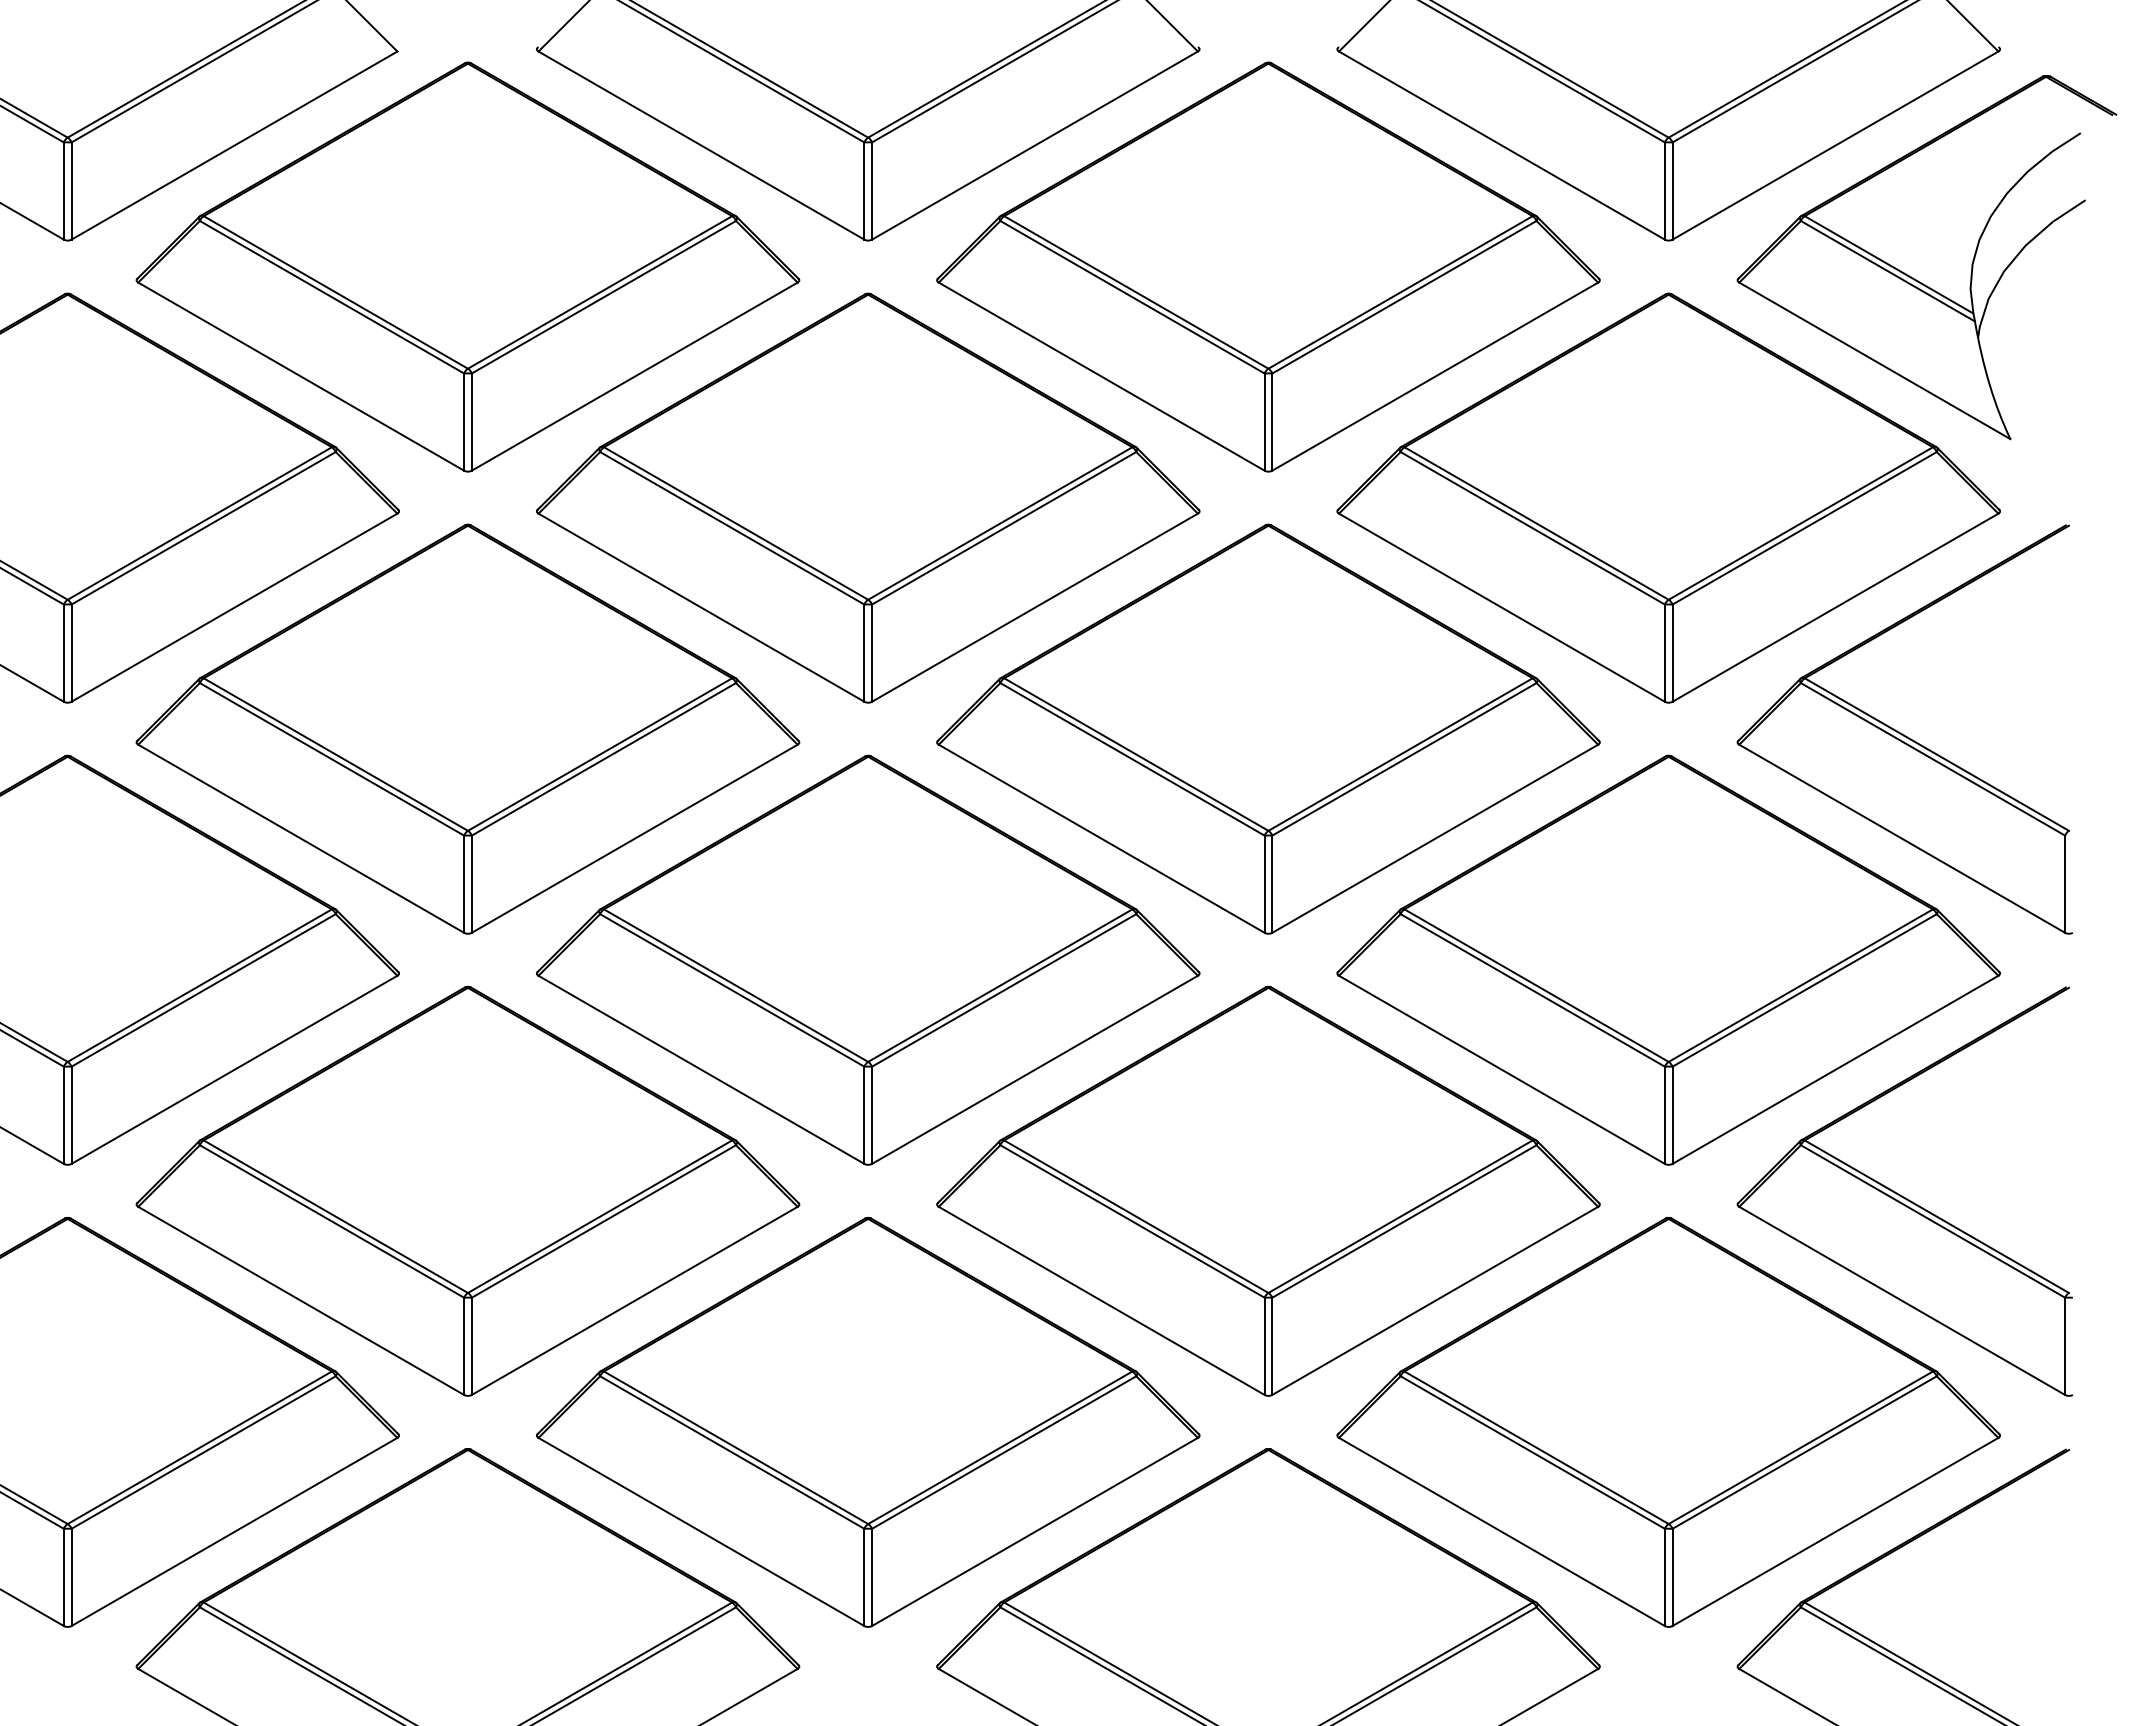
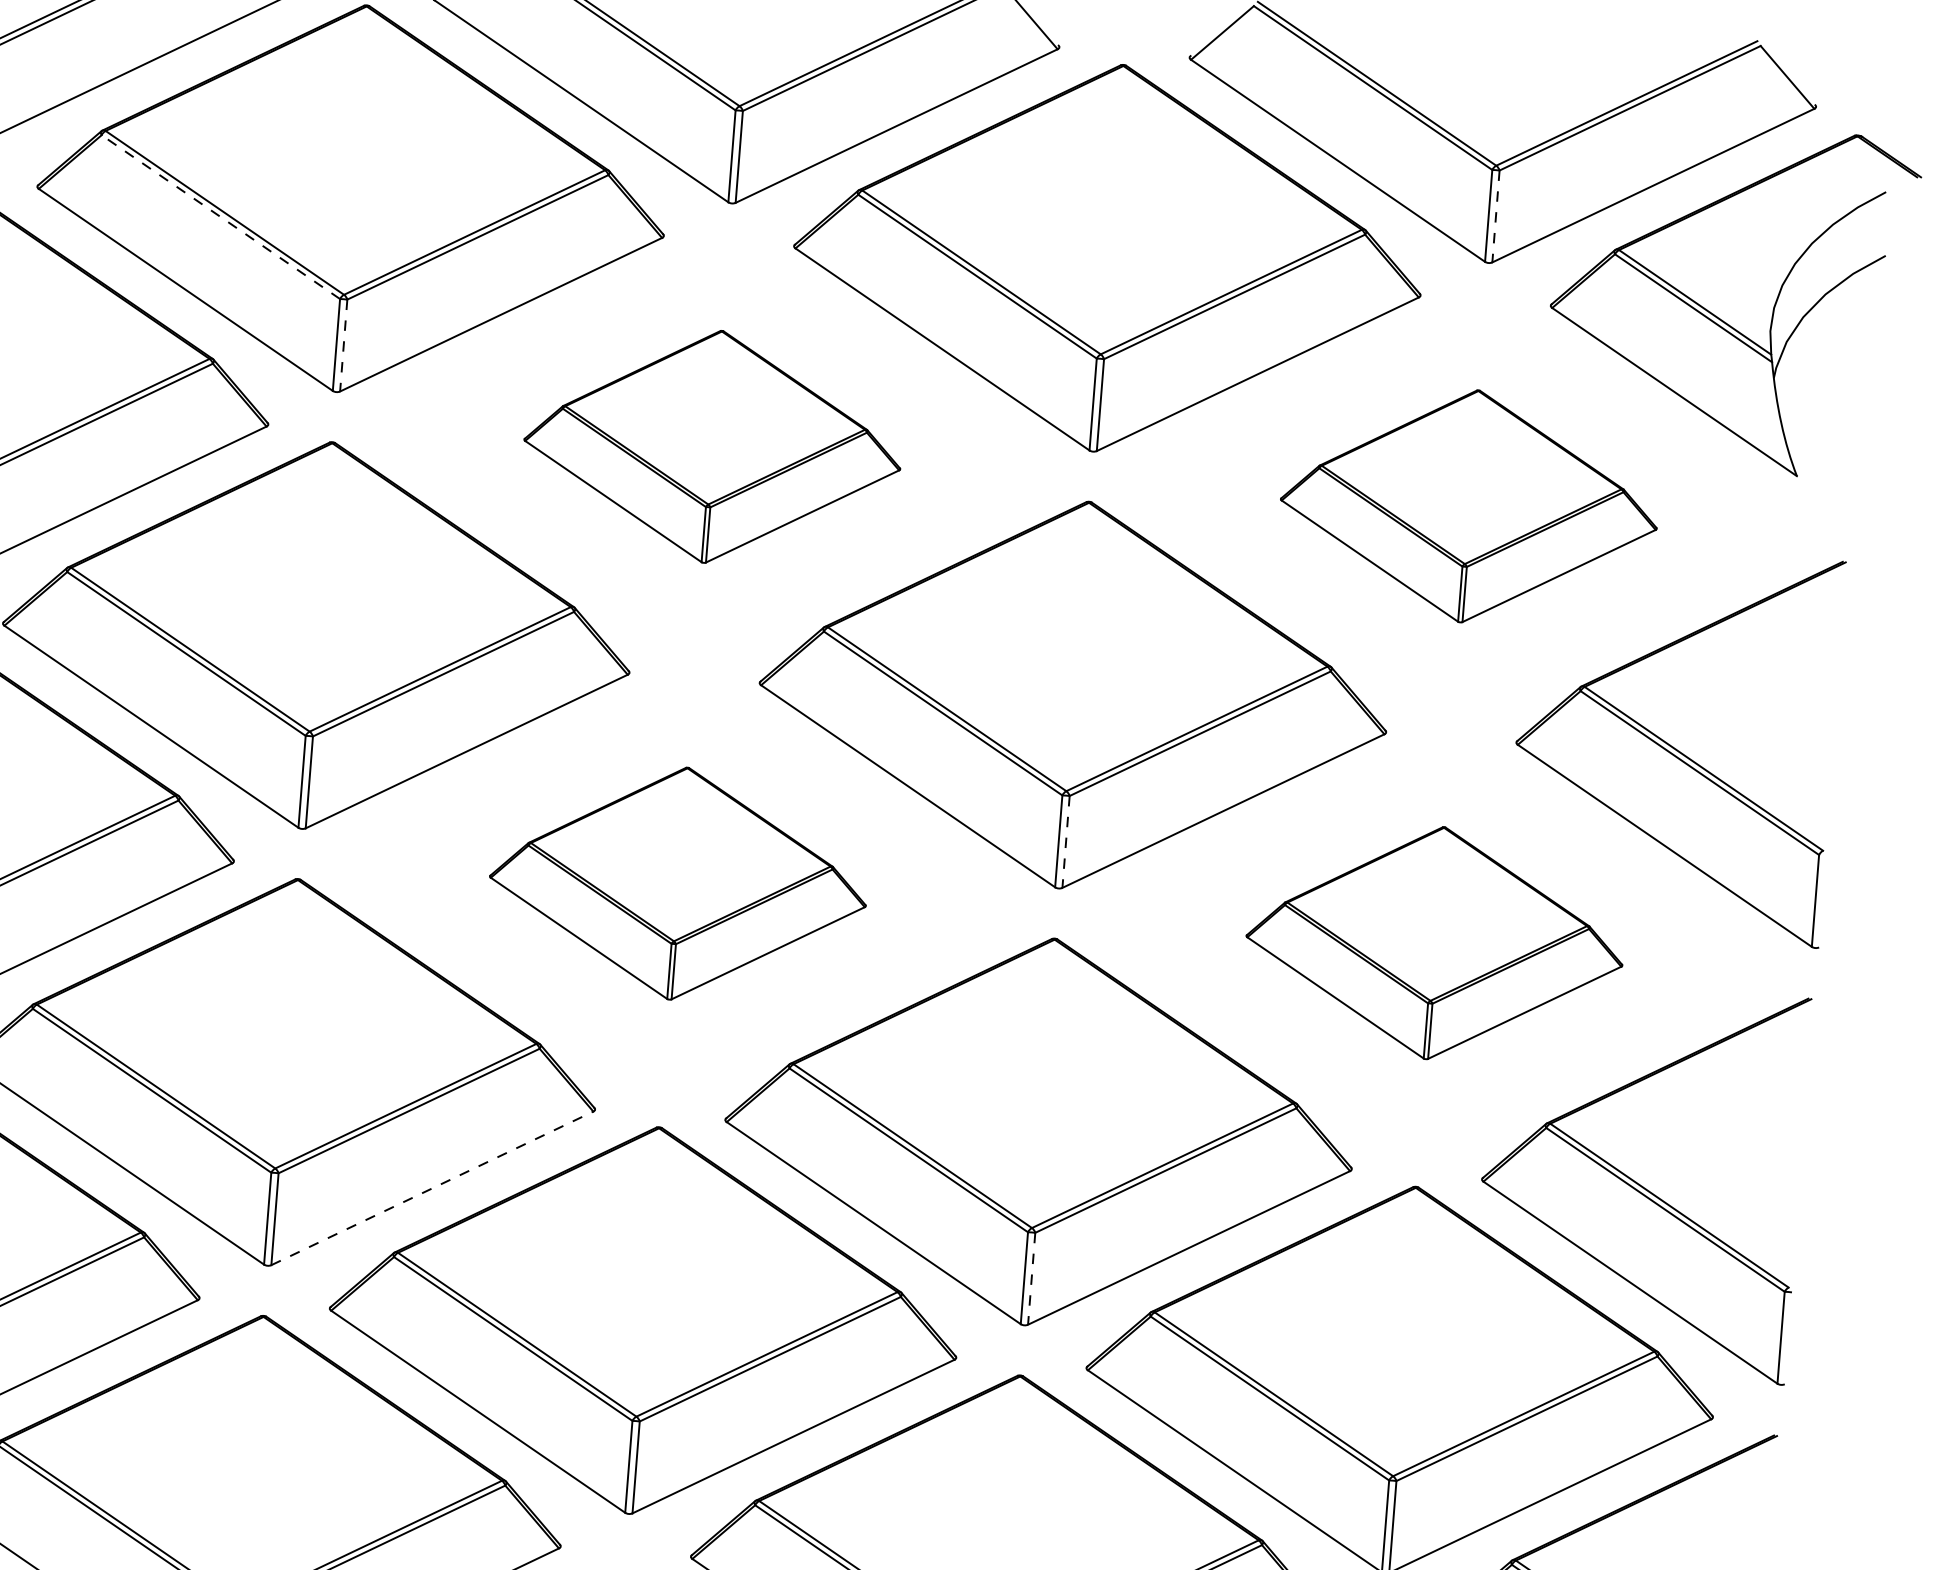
line: (1672, 191) -> (1495, 216), solid -> dashed
line: (332, 297) -> (221, 217), solid -> dashed
line: (471, 422) -> (343, 345), solid -> dashed
part: (868, 497) -> (713, 446), size x0.6
part: (1668, 497) -> (1469, 505), size x0.6
line: (1272, 884) -> (1066, 842), solid -> dashed
part: (868, 959) -> (678, 883), size x0.6
part: (1668, 959) -> (1434, 942), size x0.6
line: (635, 1300) -> (433, 1188), solid -> dashed
line: (1272, 1346) -> (1031, 1278), solid -> dashed

